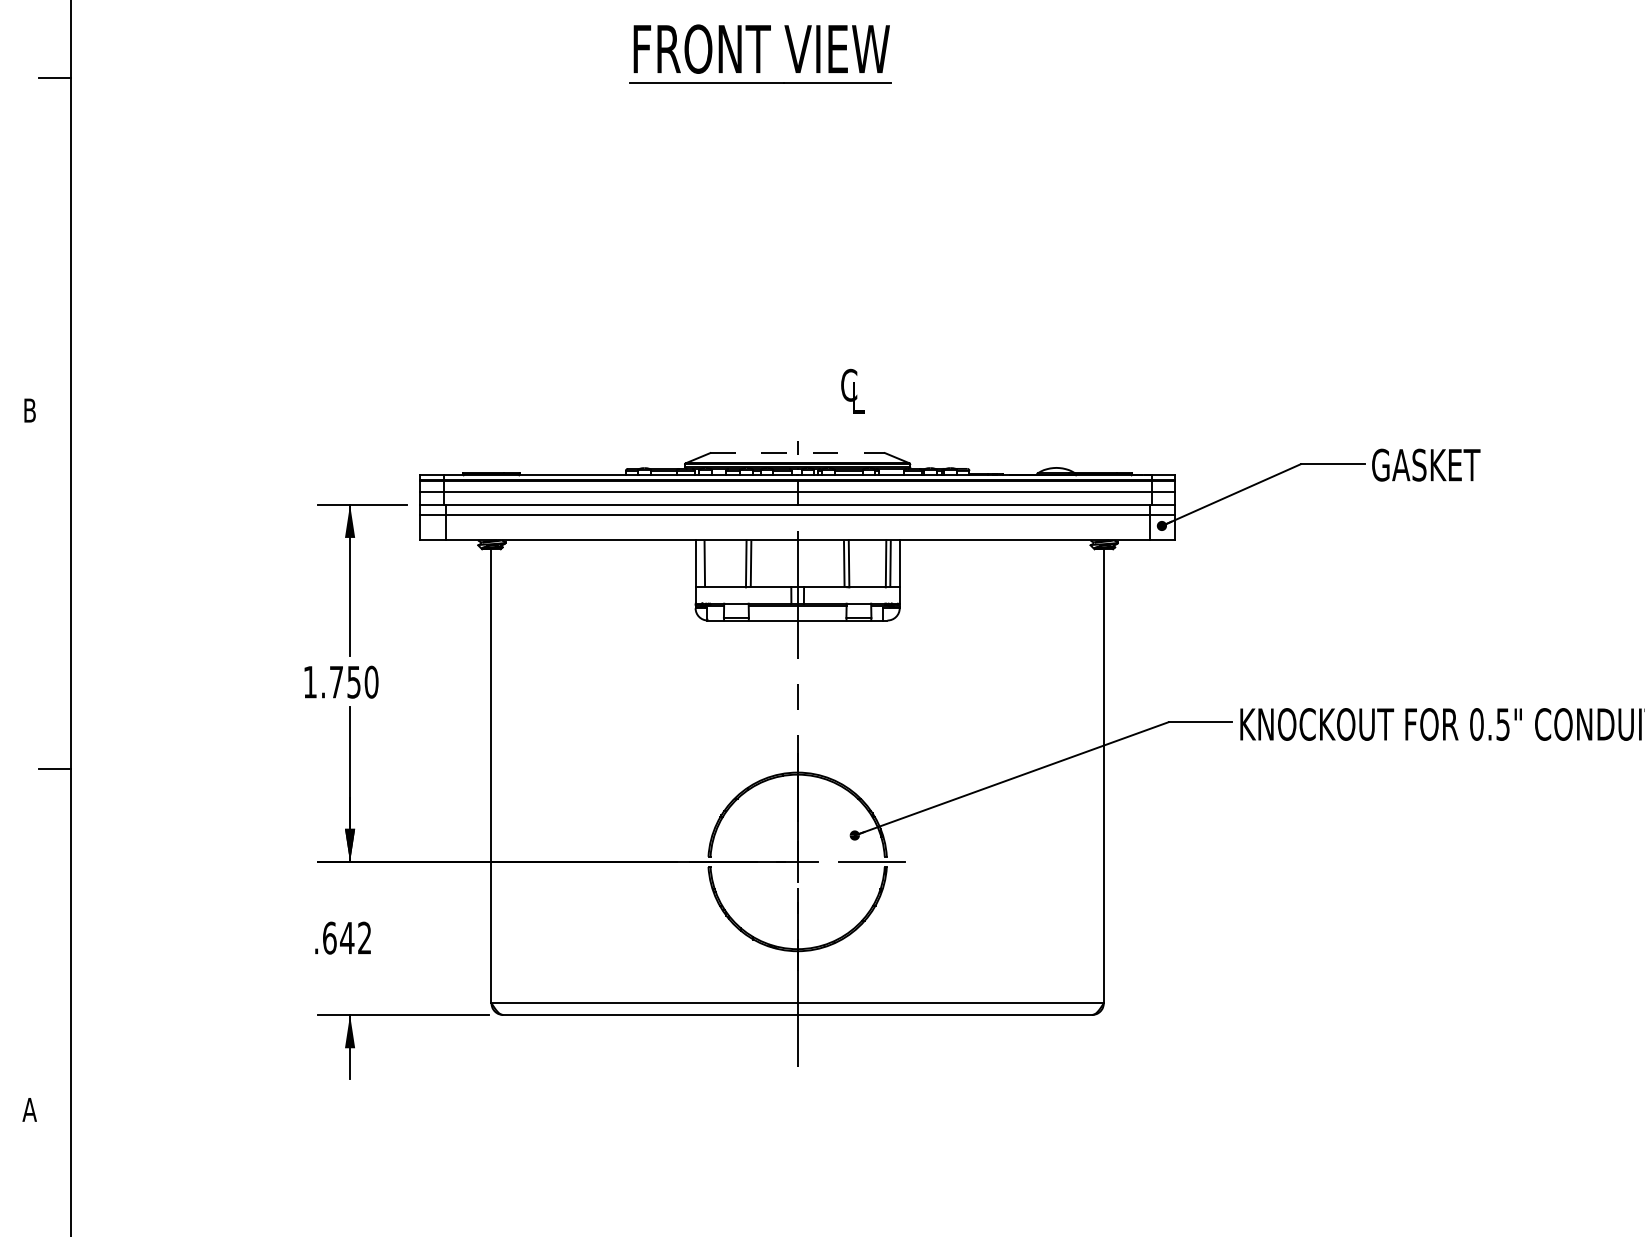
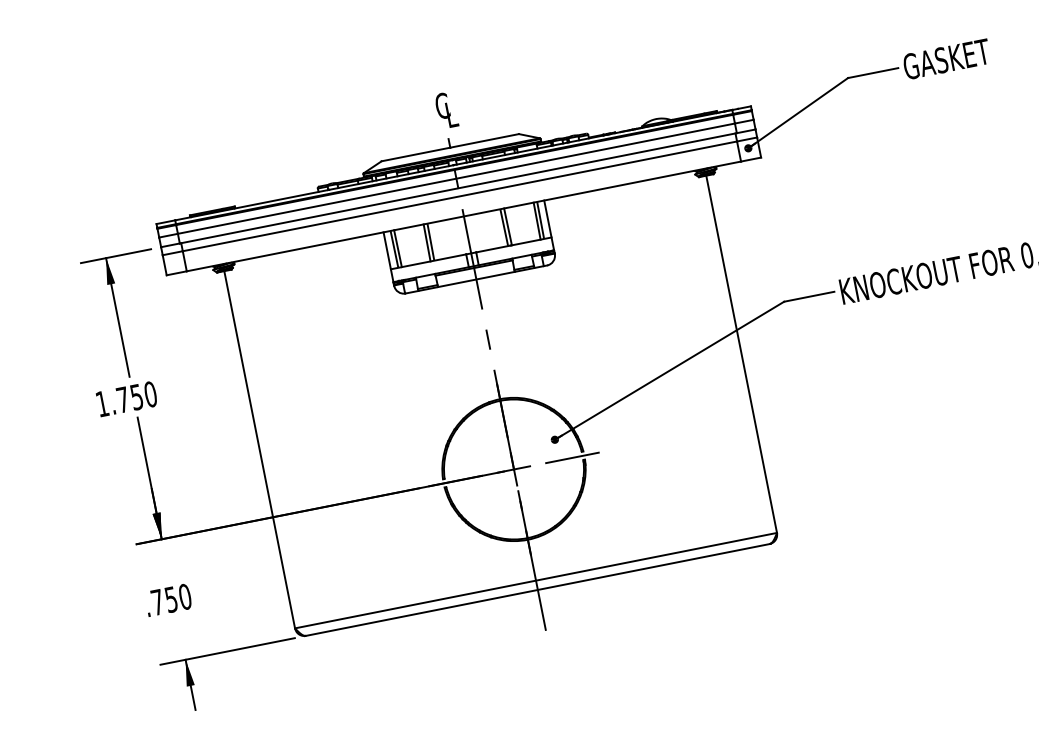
text: (852, 390) -> (445, 109), moved
line: (798, 453) -> (451, 147), dashed -> solid
line: (709, 563) -> (398, 248), added
text: (347, 937) -> (171, 599), .642 -> .750

